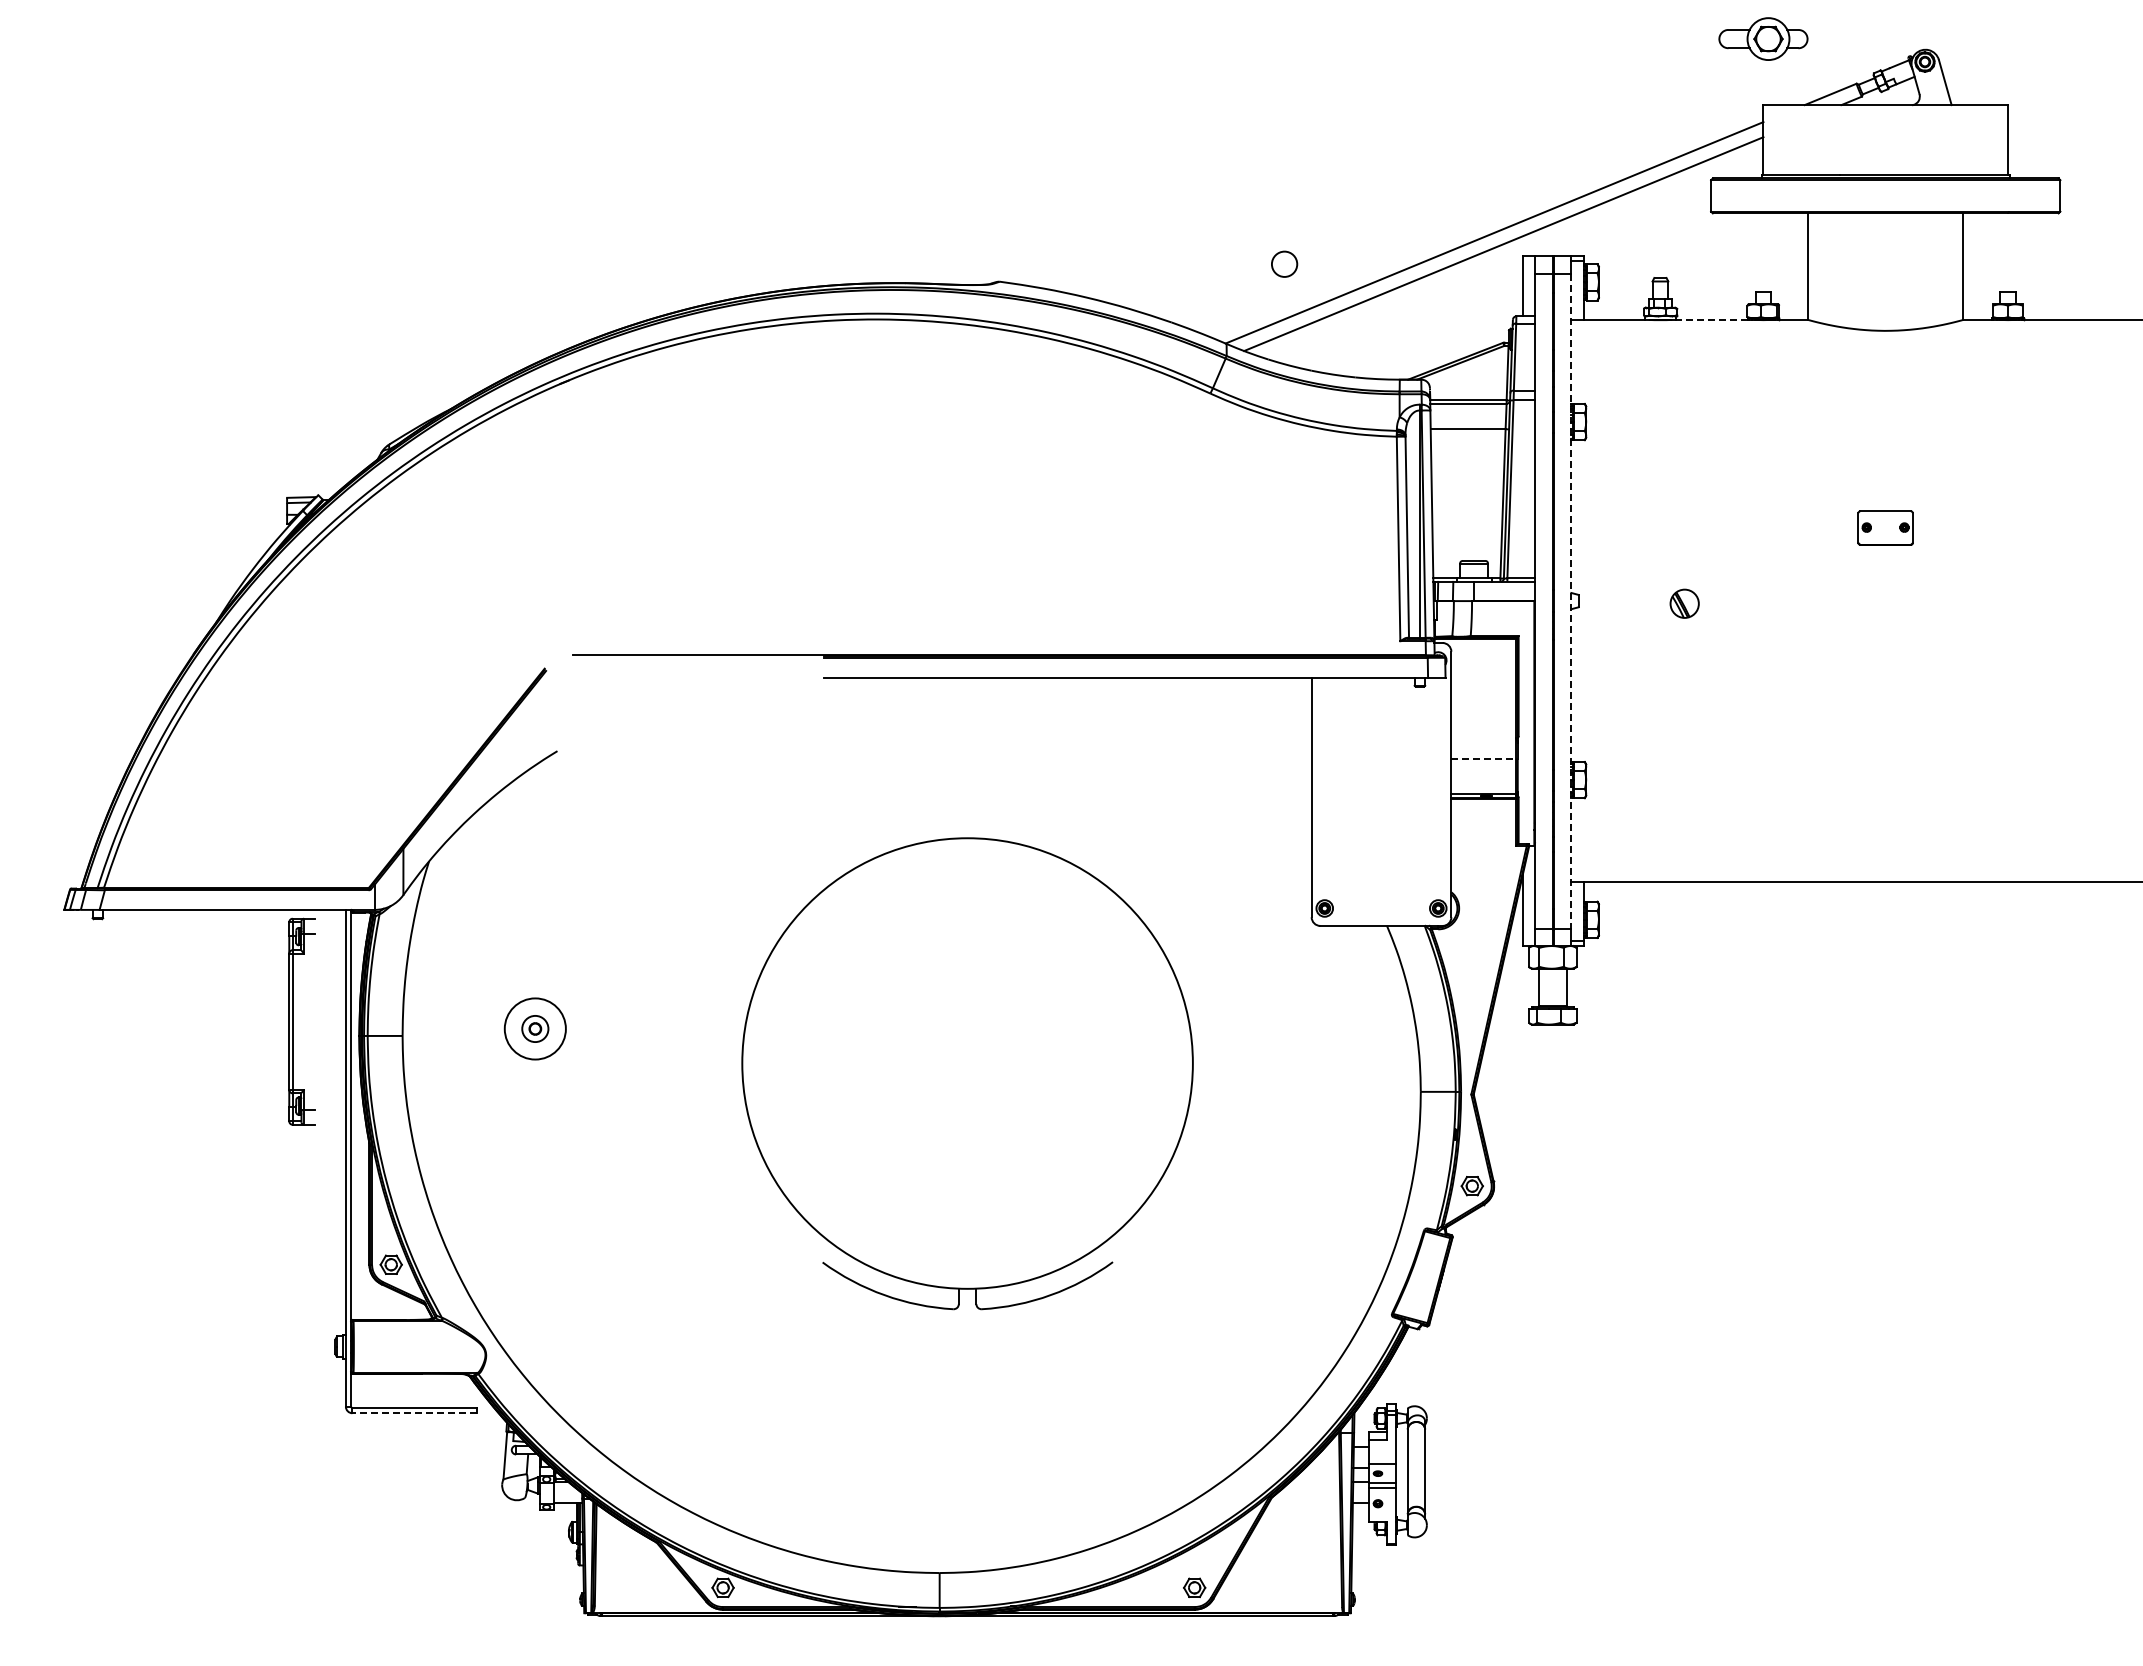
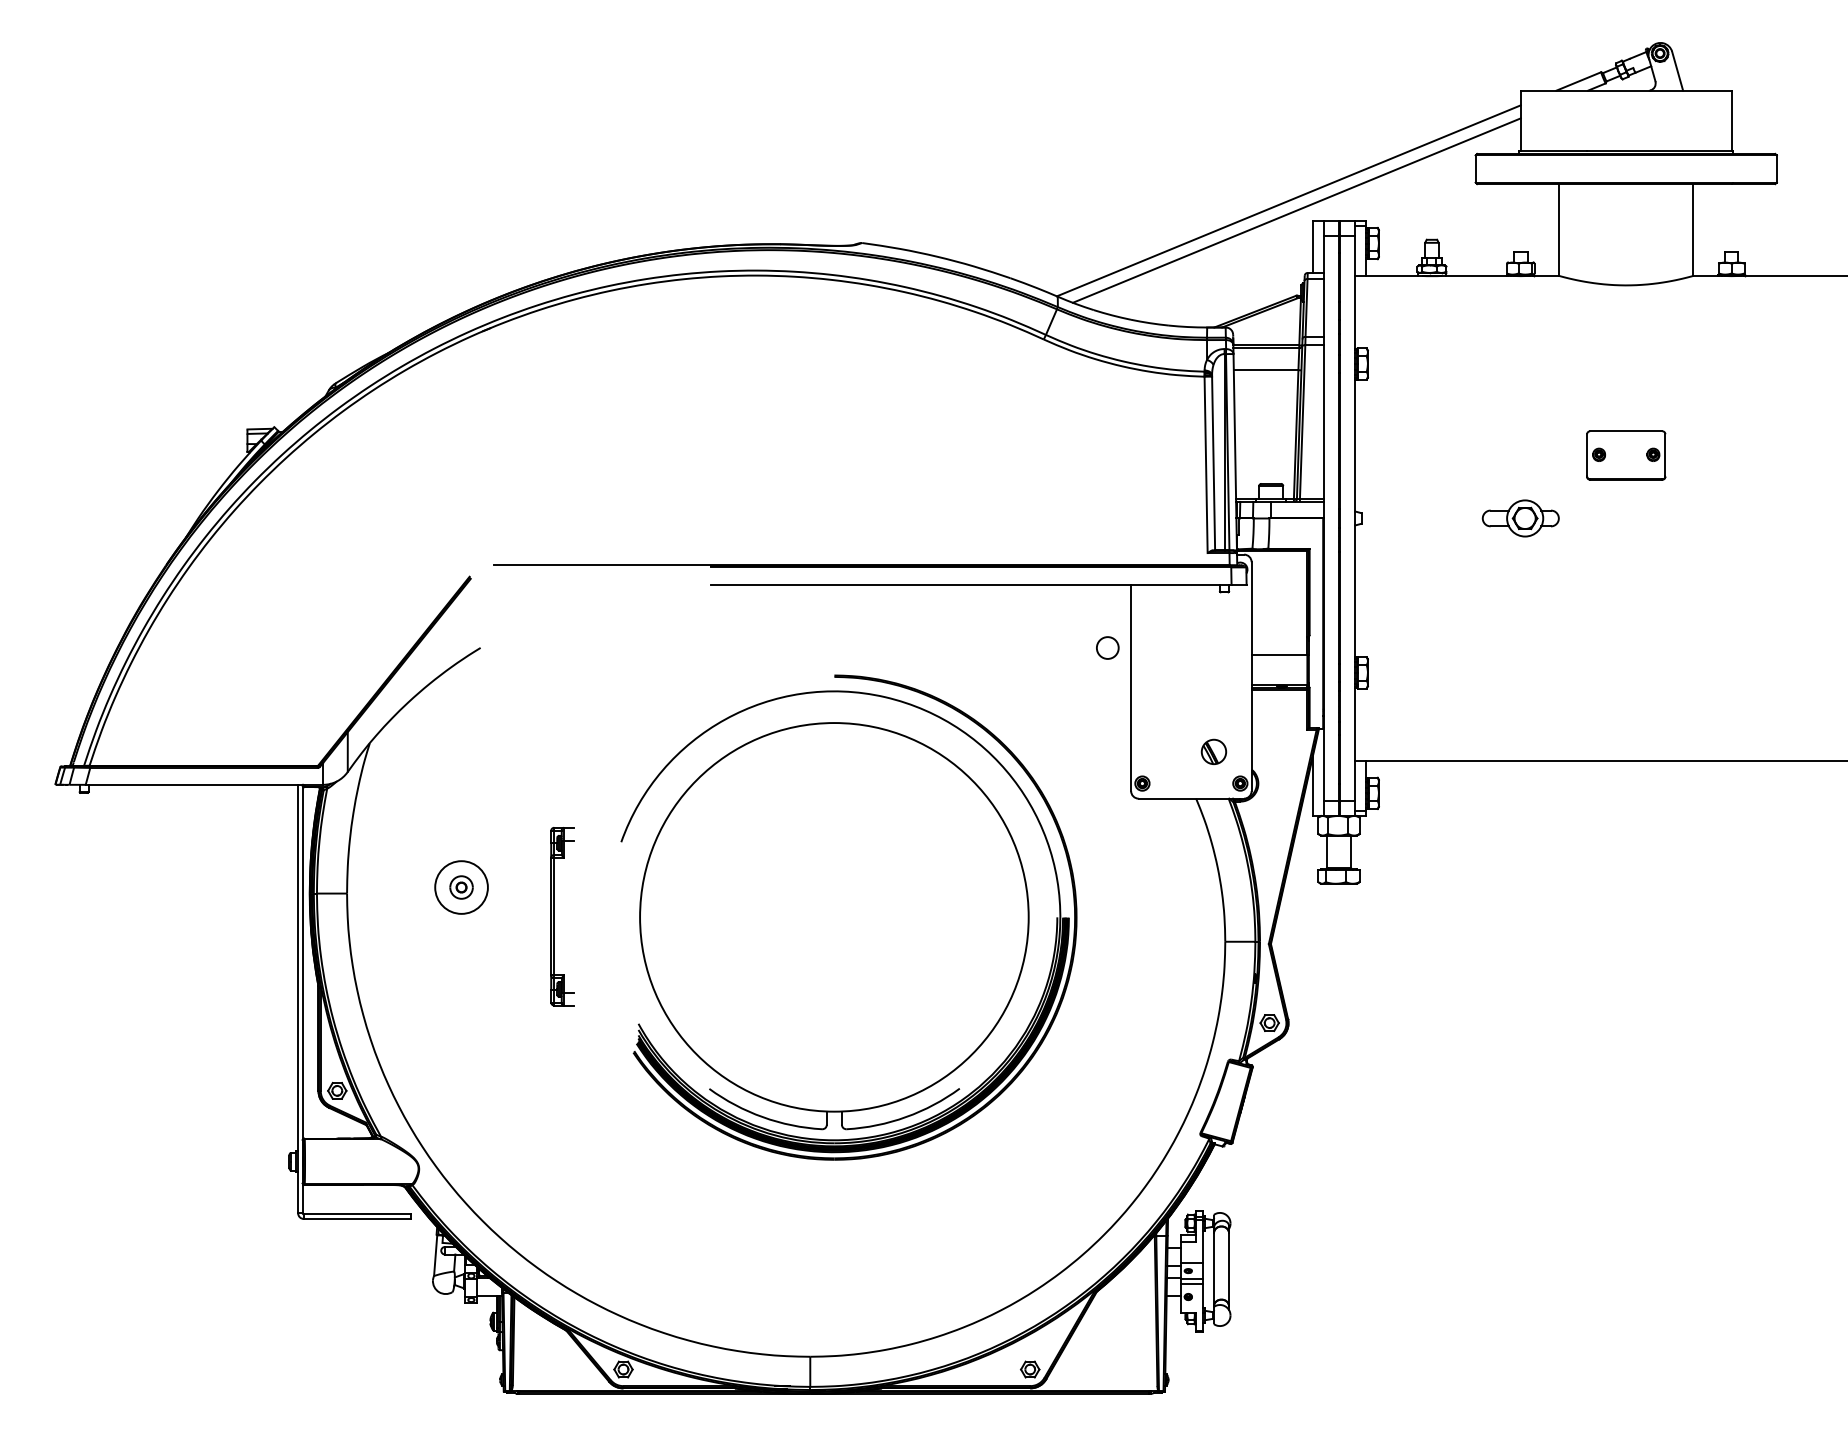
part: (1763, 38) -> (1520, 517), moved
circle: (1284, 263) -> (1107, 647), moved
line: (1711, 319) -> (1476, 275), dashed -> solid
part: (1885, 527) -> (1626, 455), size x1.67
line: (1571, 601) -> (1355, 518), dashed -> solid
part: (1684, 603) -> (1213, 751), moved
line: (1484, 759) -> (1280, 655), dashed -> solid
part: (293, 1021) -> (554, 916), moved
part: (1224, 1074) -> (1055, 926), added
line: (414, 1413) -> (357, 1219), dashed -> solid

